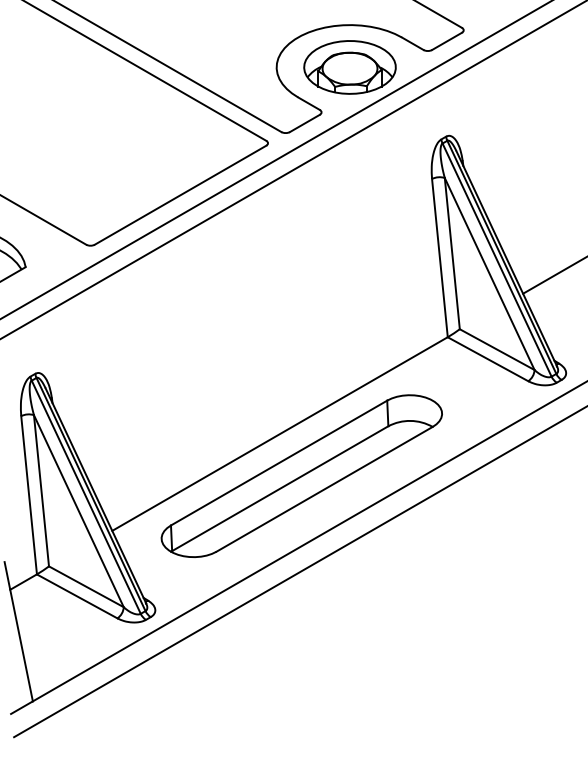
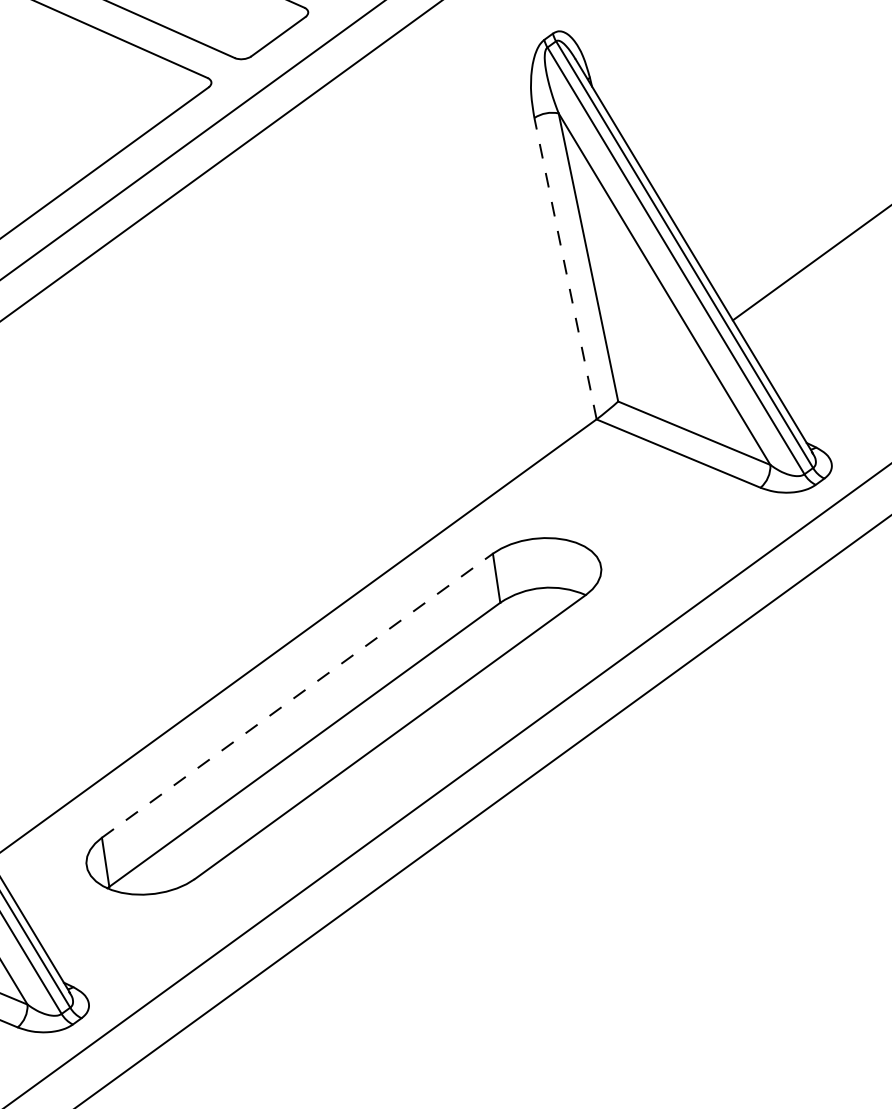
line: (439, 257) -> (564, 267), solid -> dashed
line: (279, 463) -> (298, 696), solid -> dashed

